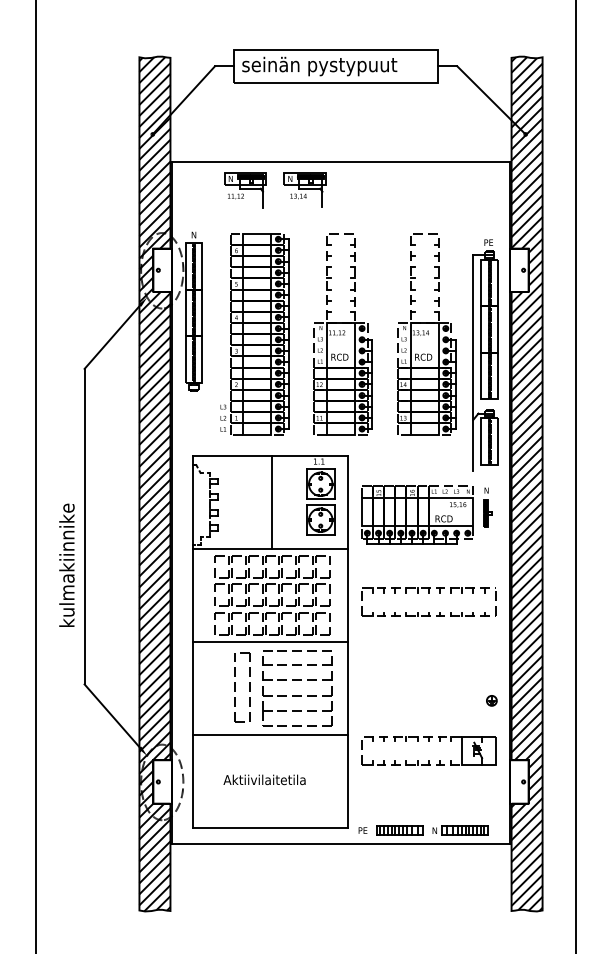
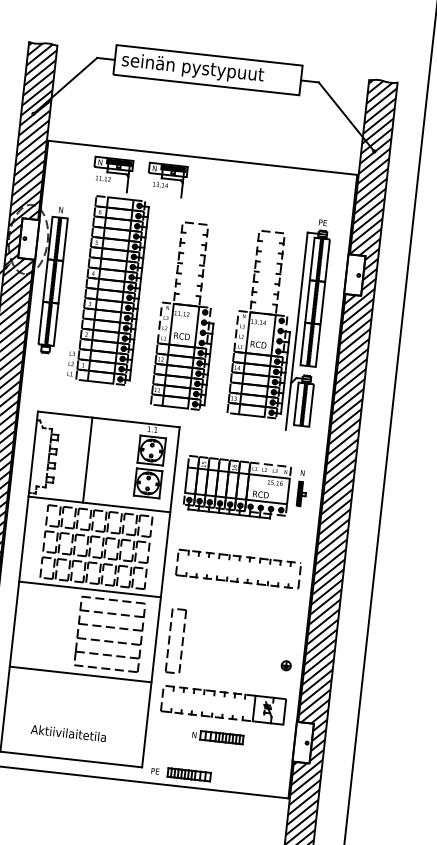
part: (254, 334) -> (108, 290), moved
part: (485, 355) -> (308, 325), moved
line: (271, 501) -> (87, 459), moved
part: (235, 687) -> (169, 640), moved
text: (264, 779) -> (68, 732), moved
part: (460, 830) -> (217, 737), moved

